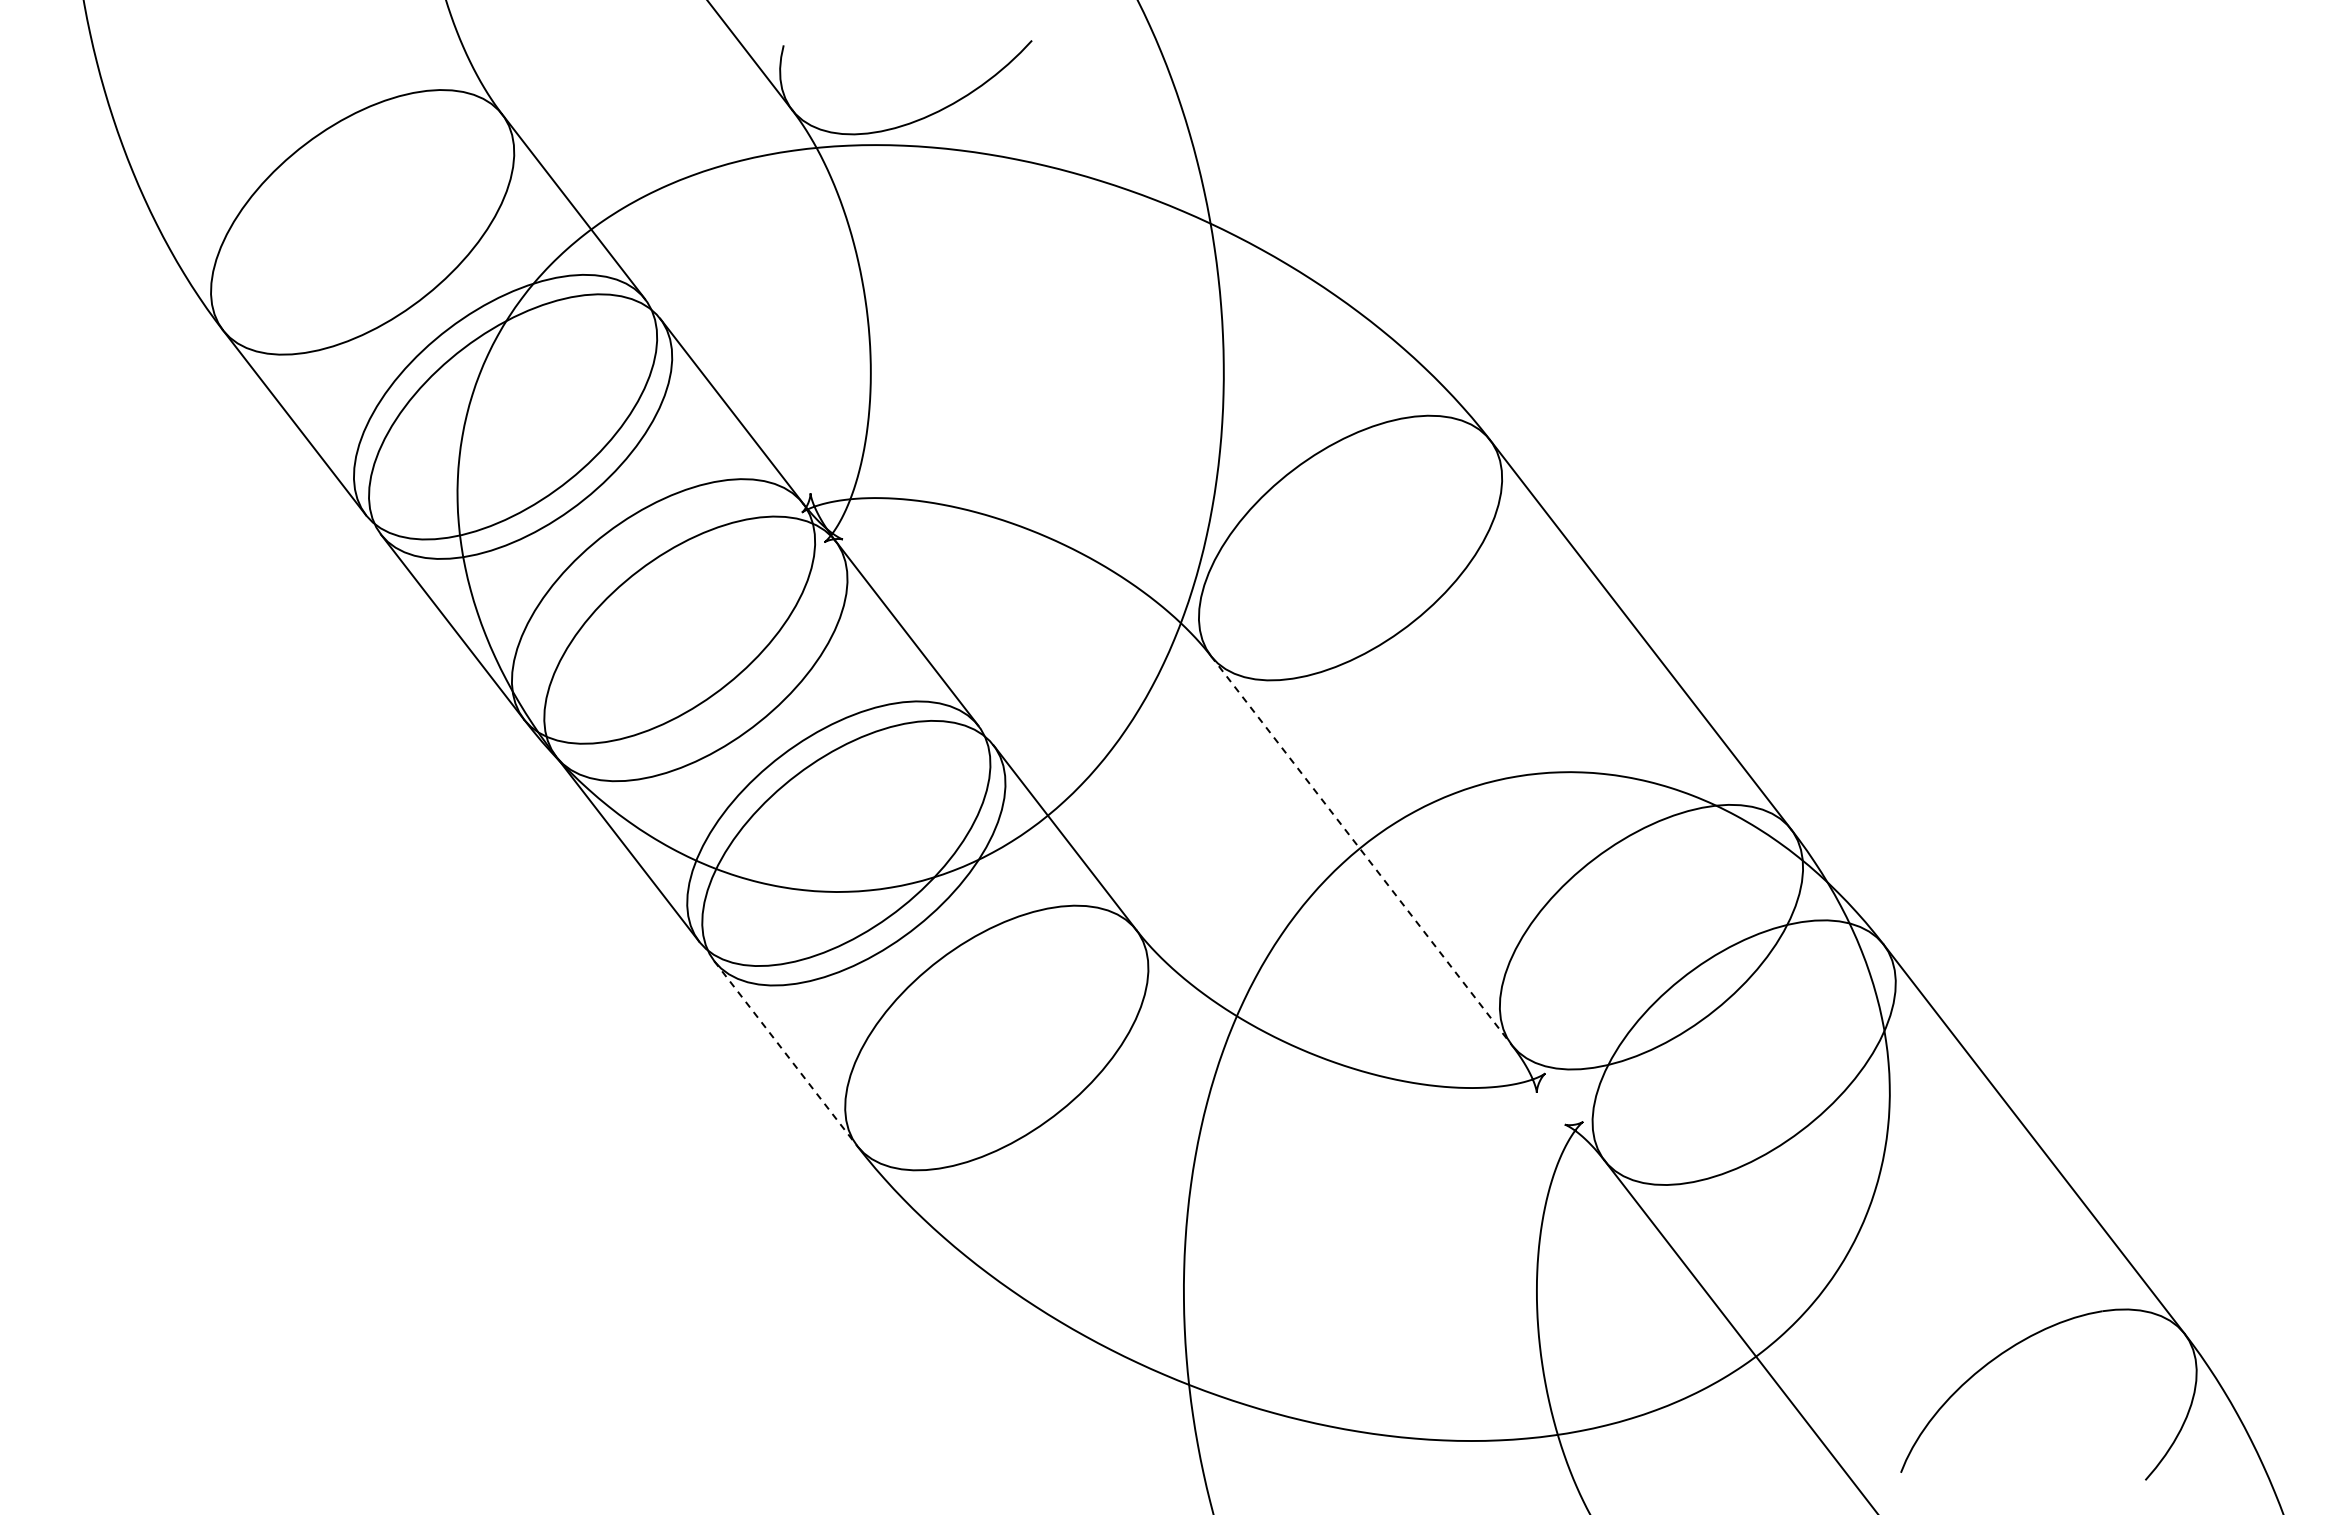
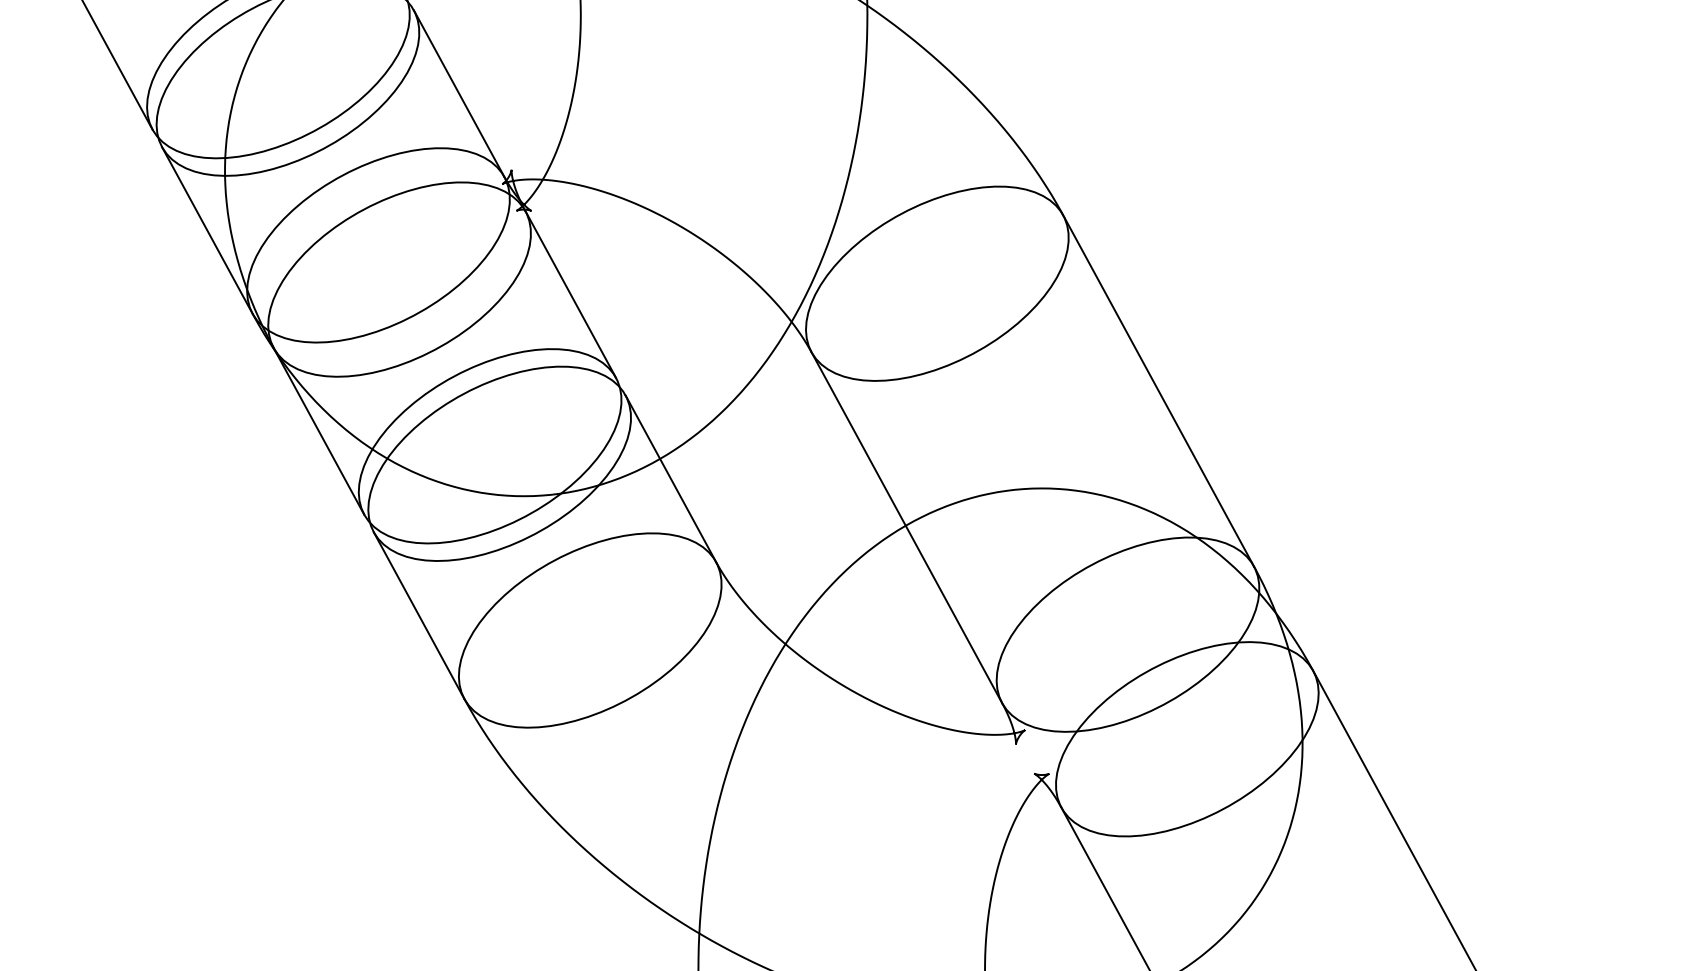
line: (1361, 850) -> (906, 527), dashed -> solid
line: (785, 1053) -> (418, 615), dashed -> solid

